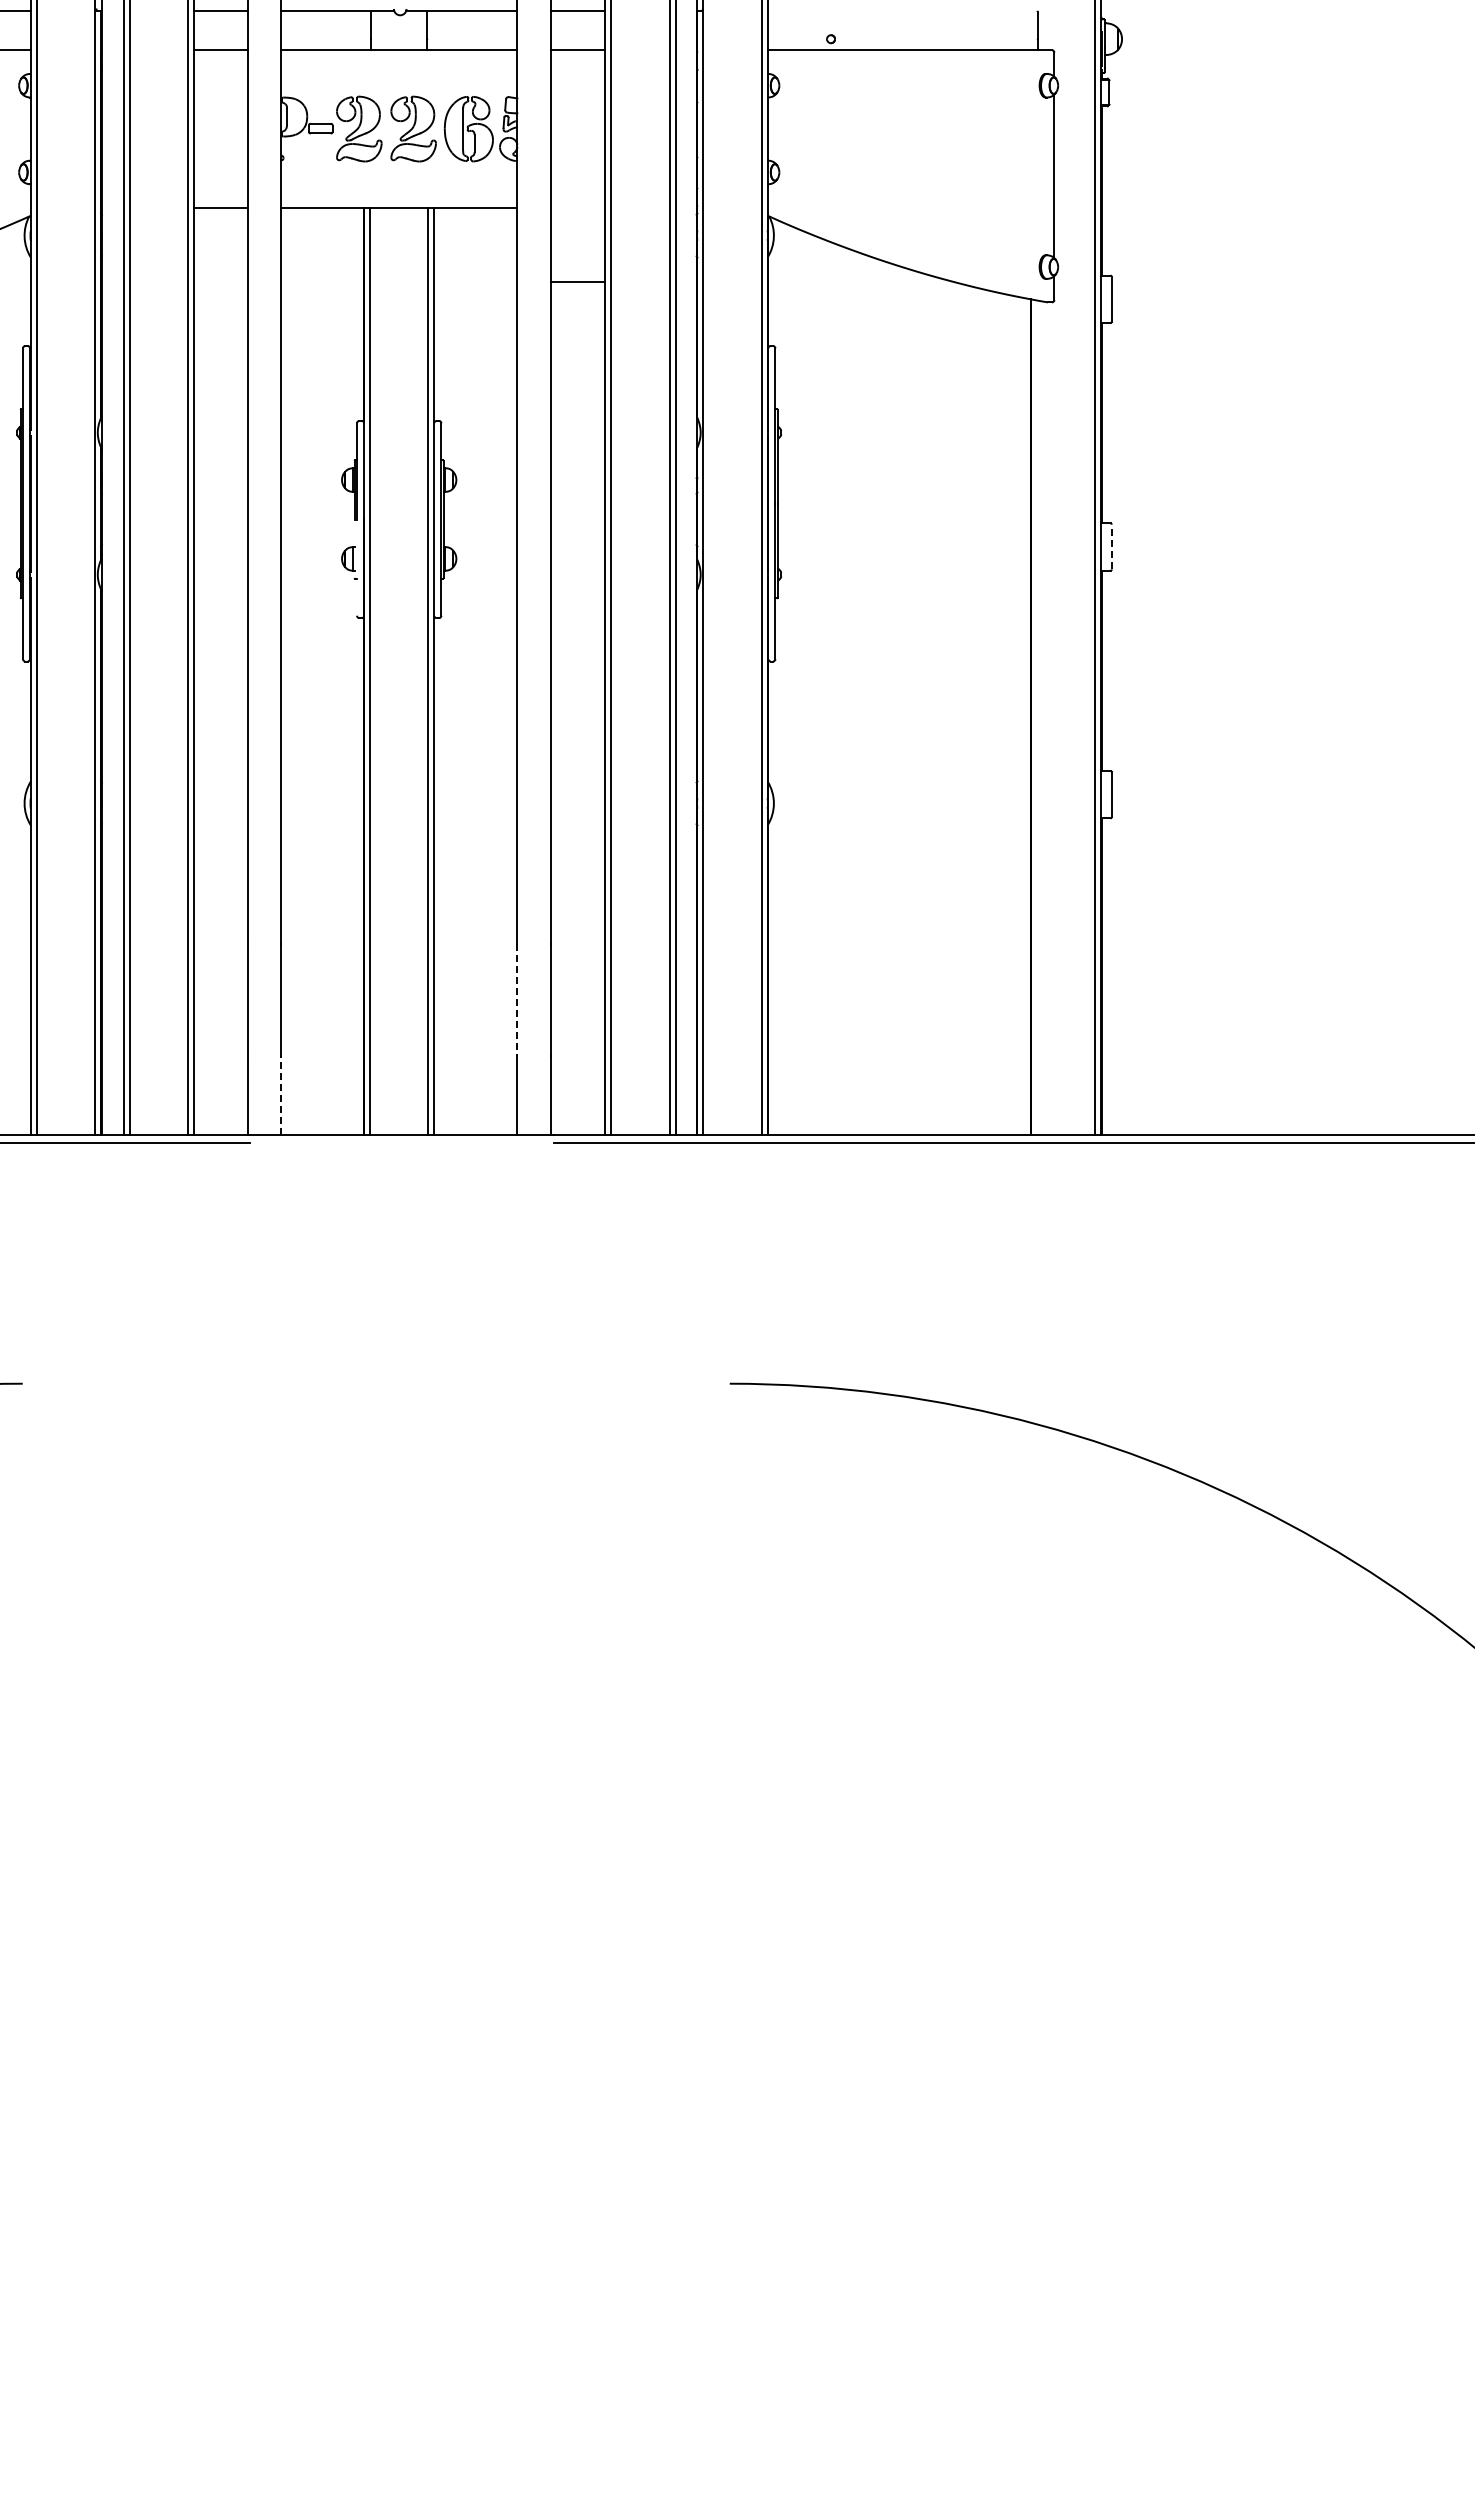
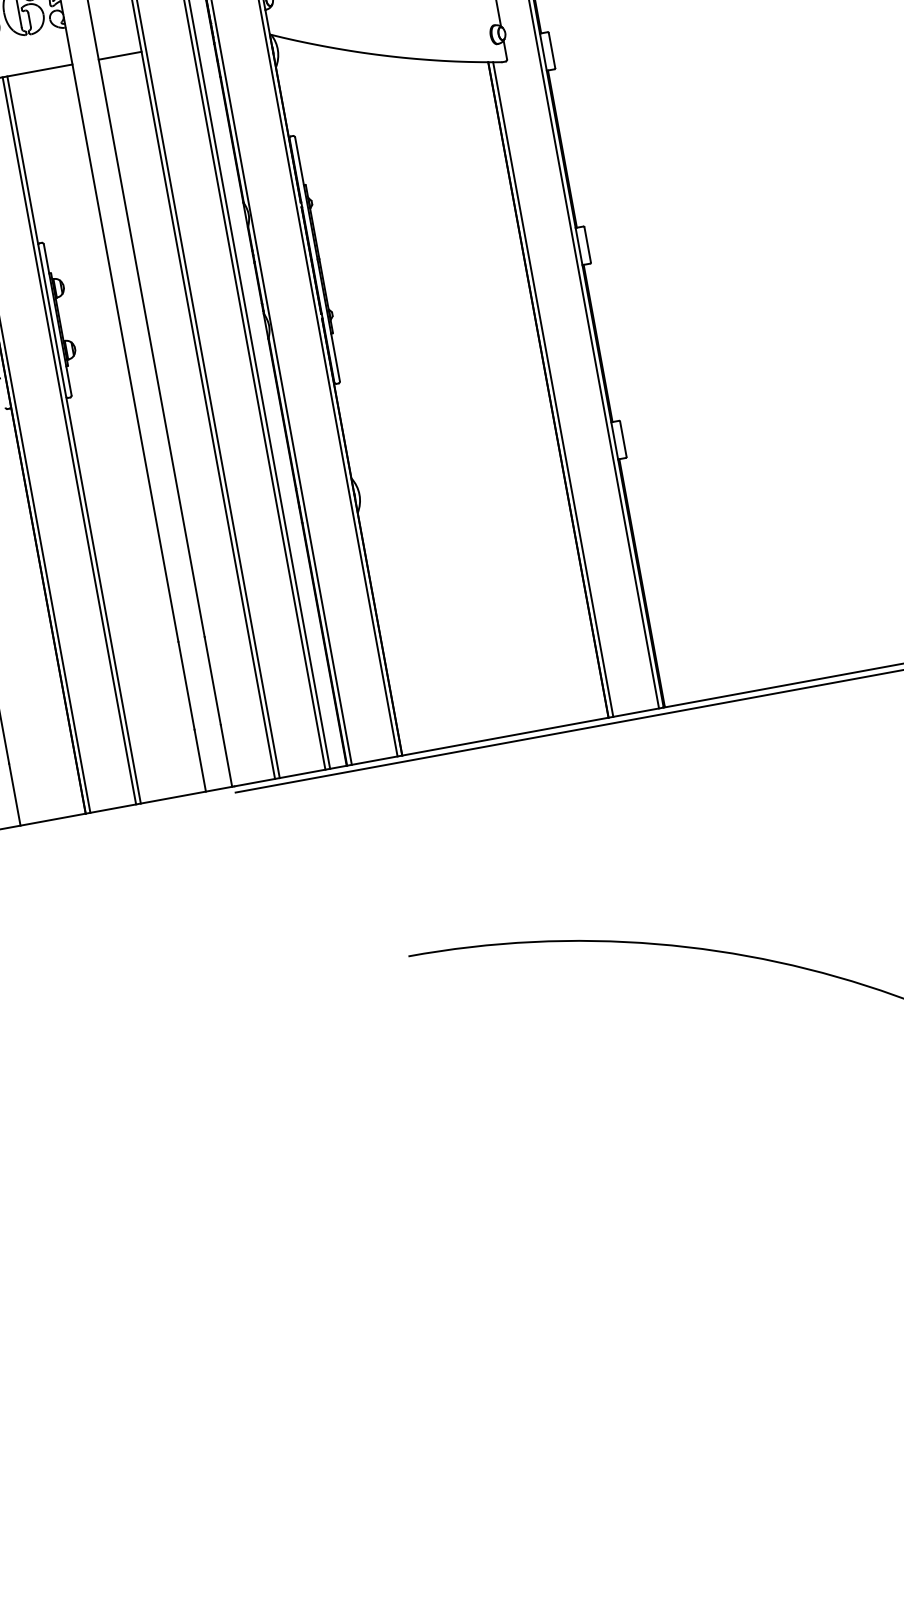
line: (577, 282) -> (119, 56), moved
line: (1111, 546) -> (587, 244), dashed -> solid
line: (1036, 717) -> (553, 389), added
line: (517, 999) -> (186, 685), dashed -> solid
line: (281, 1094) -> (15, 794), dashed -> solid

